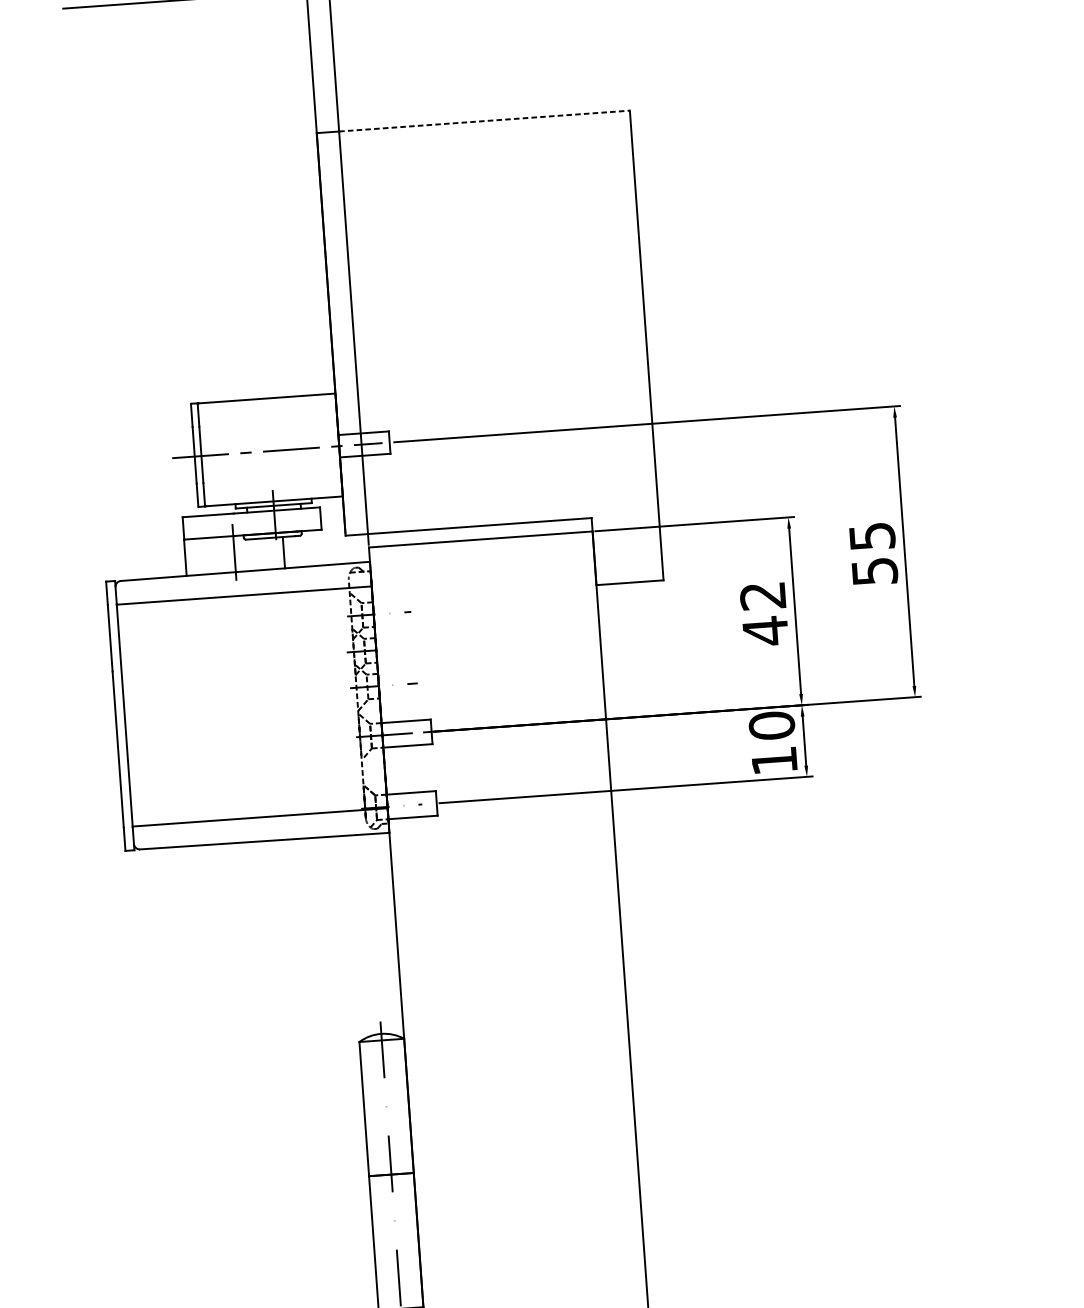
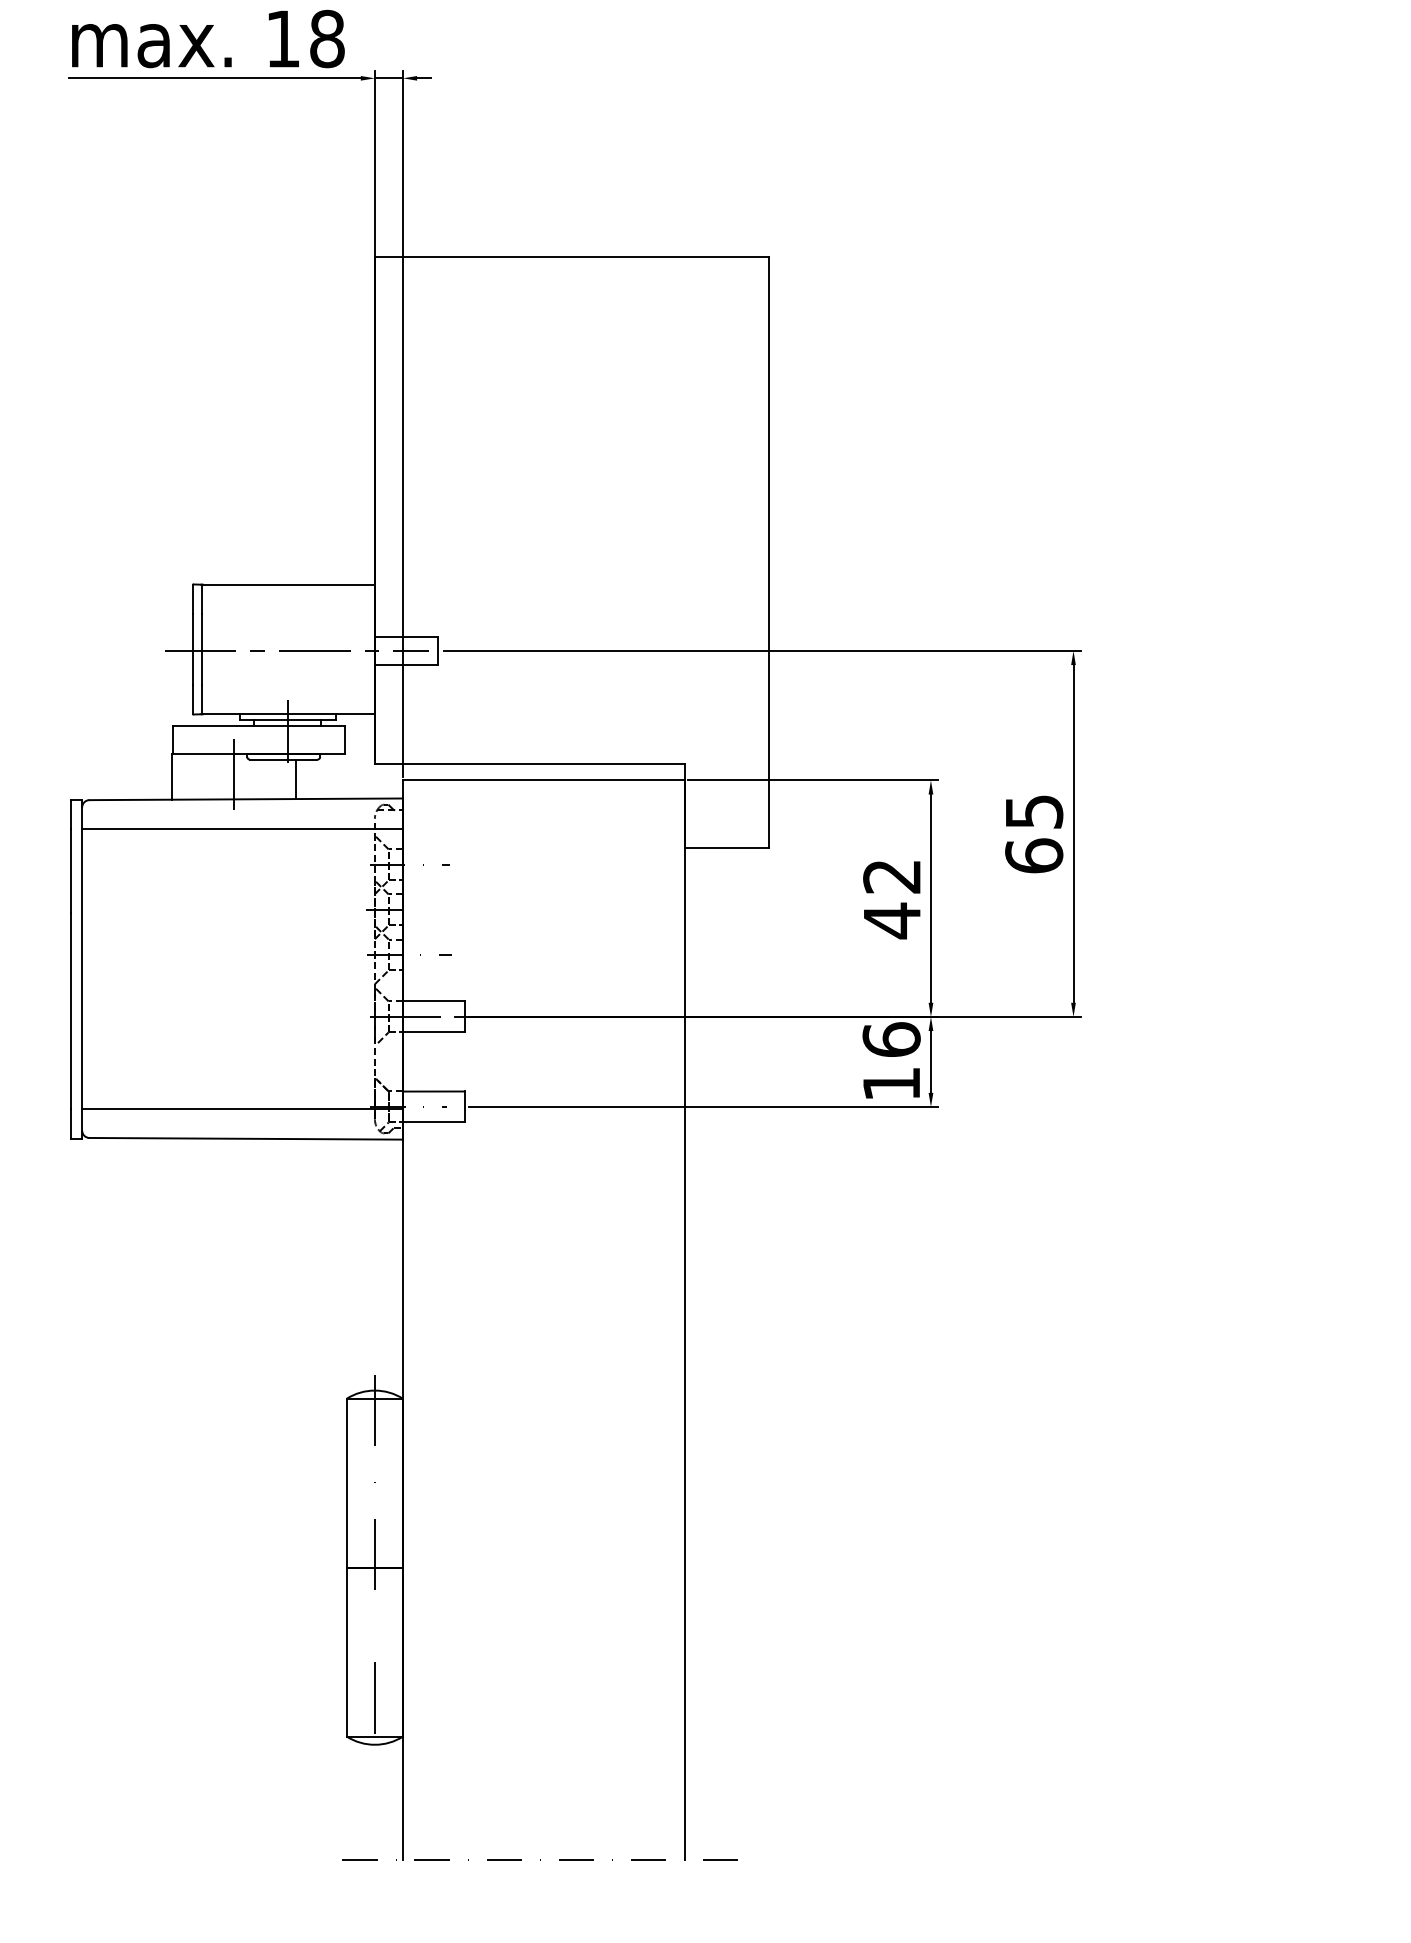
line: (484, 120) -> (586, 256), dashed -> solid
text: (874, 571) -> (1034, 855), 55 -> 65
text: (771, 725) -> (891, 1039), 10 -> 16

